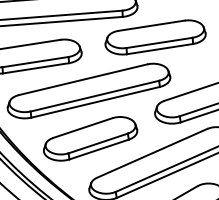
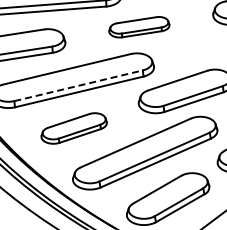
part: (155, 37) -> (139, 27), size x0.6
line: (95, 95) -> (79, 85), solid -> dashed
part: (89, 138) -> (73, 128), size x0.7

